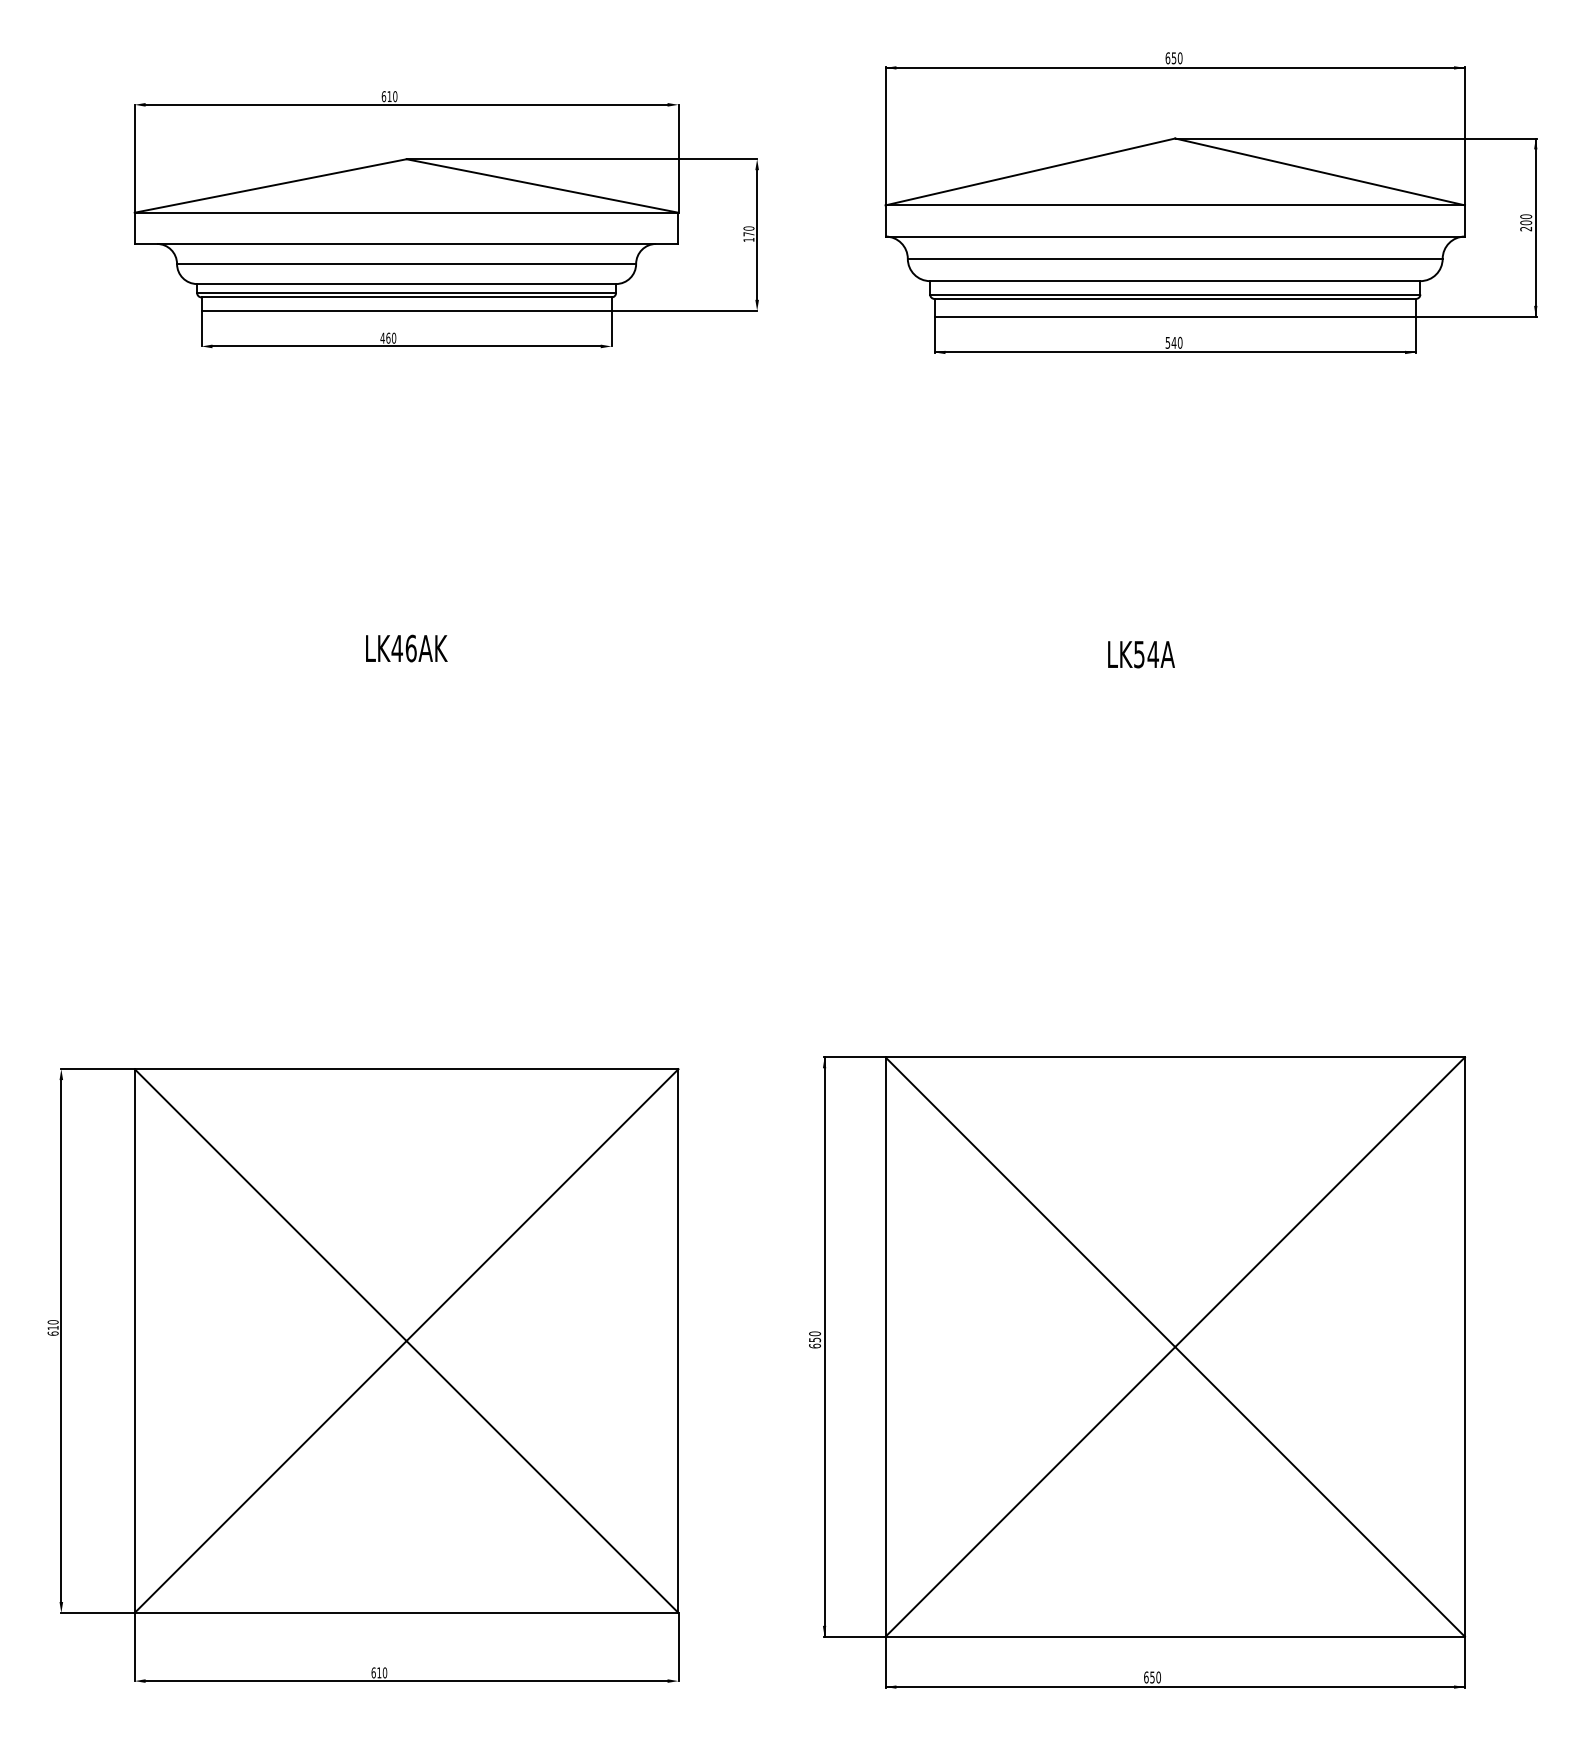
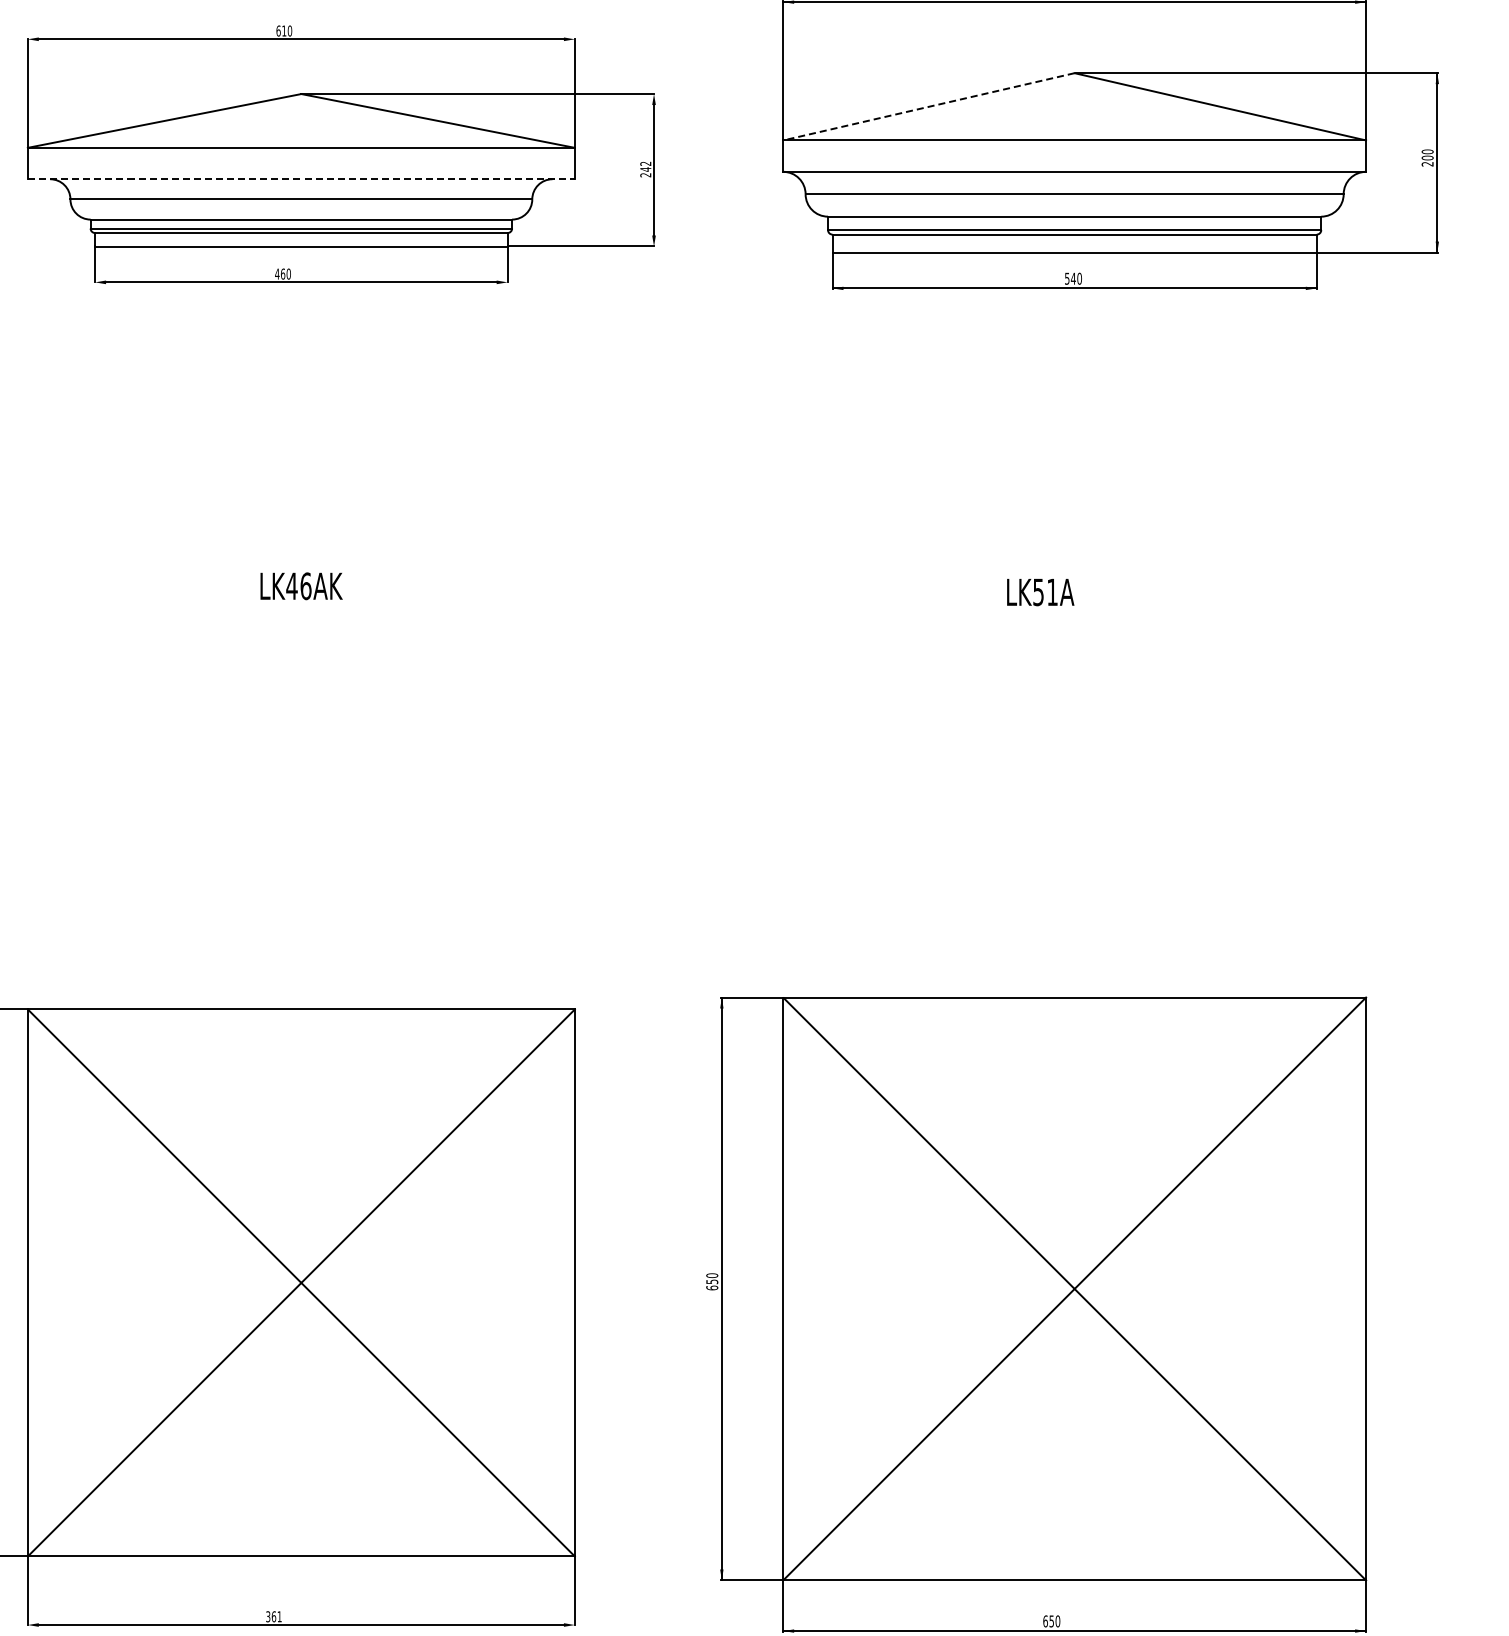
line: (1030, 171) -> (929, 106), solid -> dashed
text: (748, 234) -> (645, 169), 170 -> 242
line: (406, 243) -> (301, 178), solid -> dashed
text: (1153, 654) -> (1052, 592), LK54A -> LK51A
text: (379, 1672) -> (274, 1616), 610 -> 361

